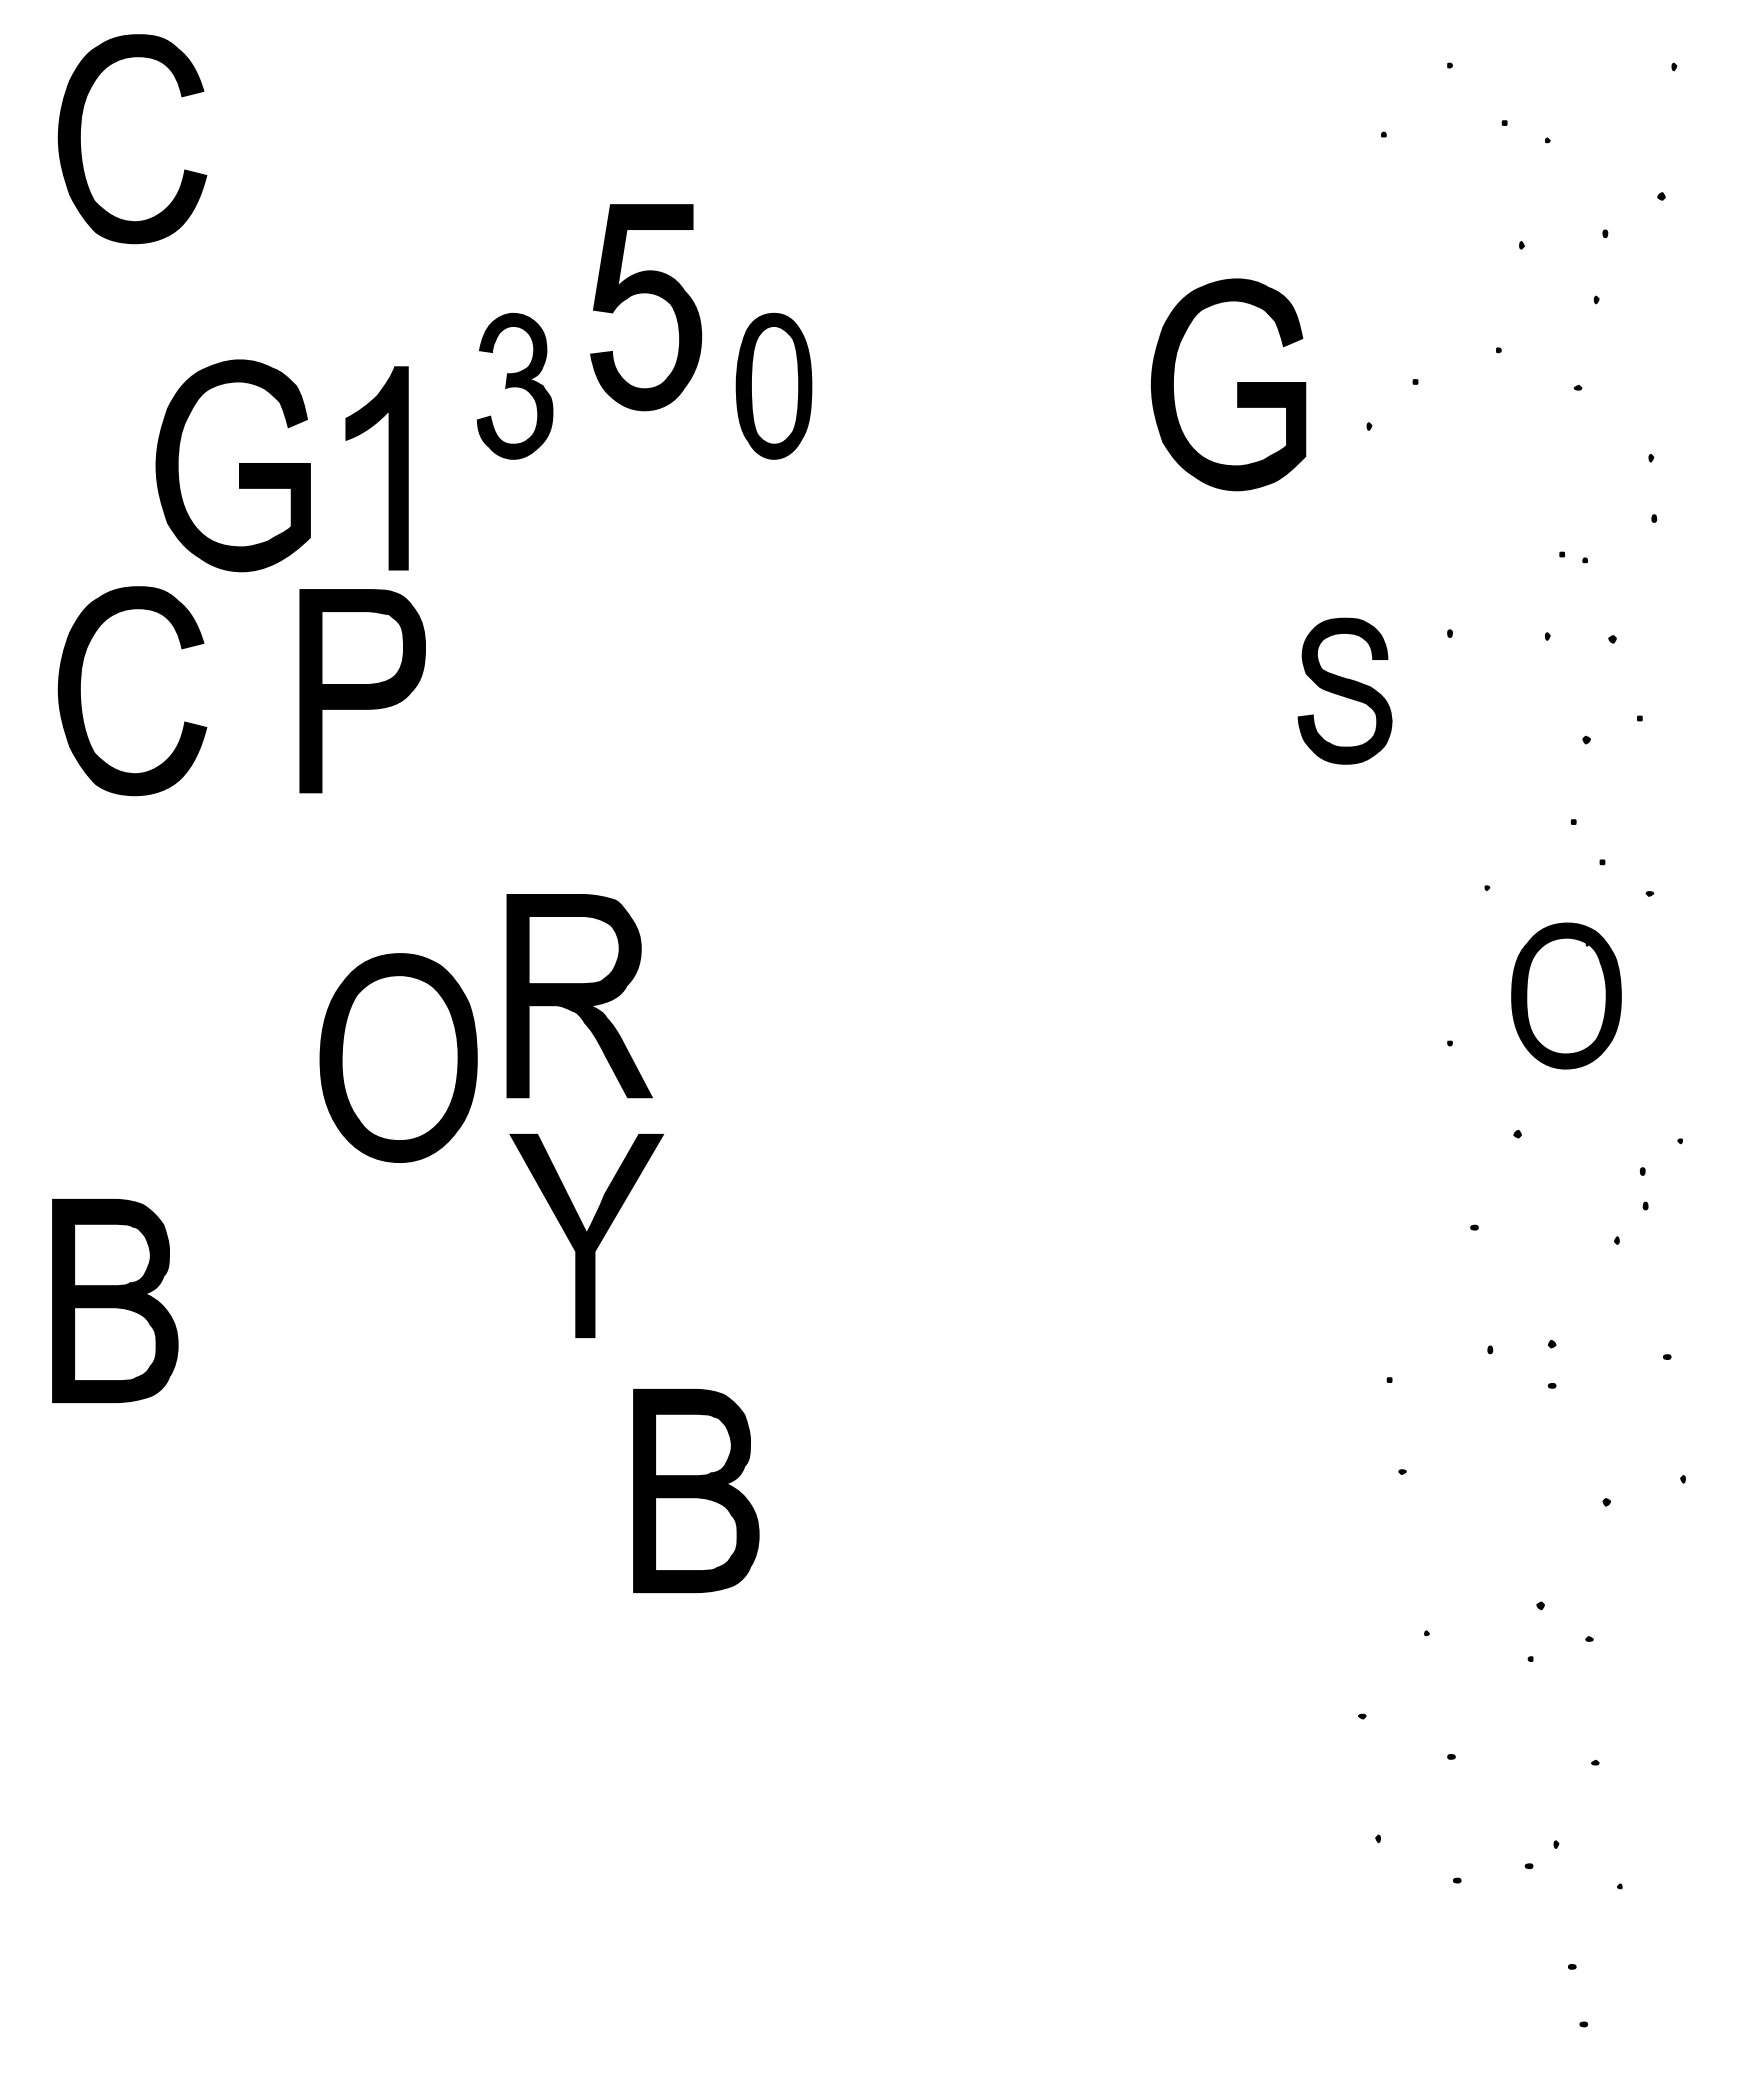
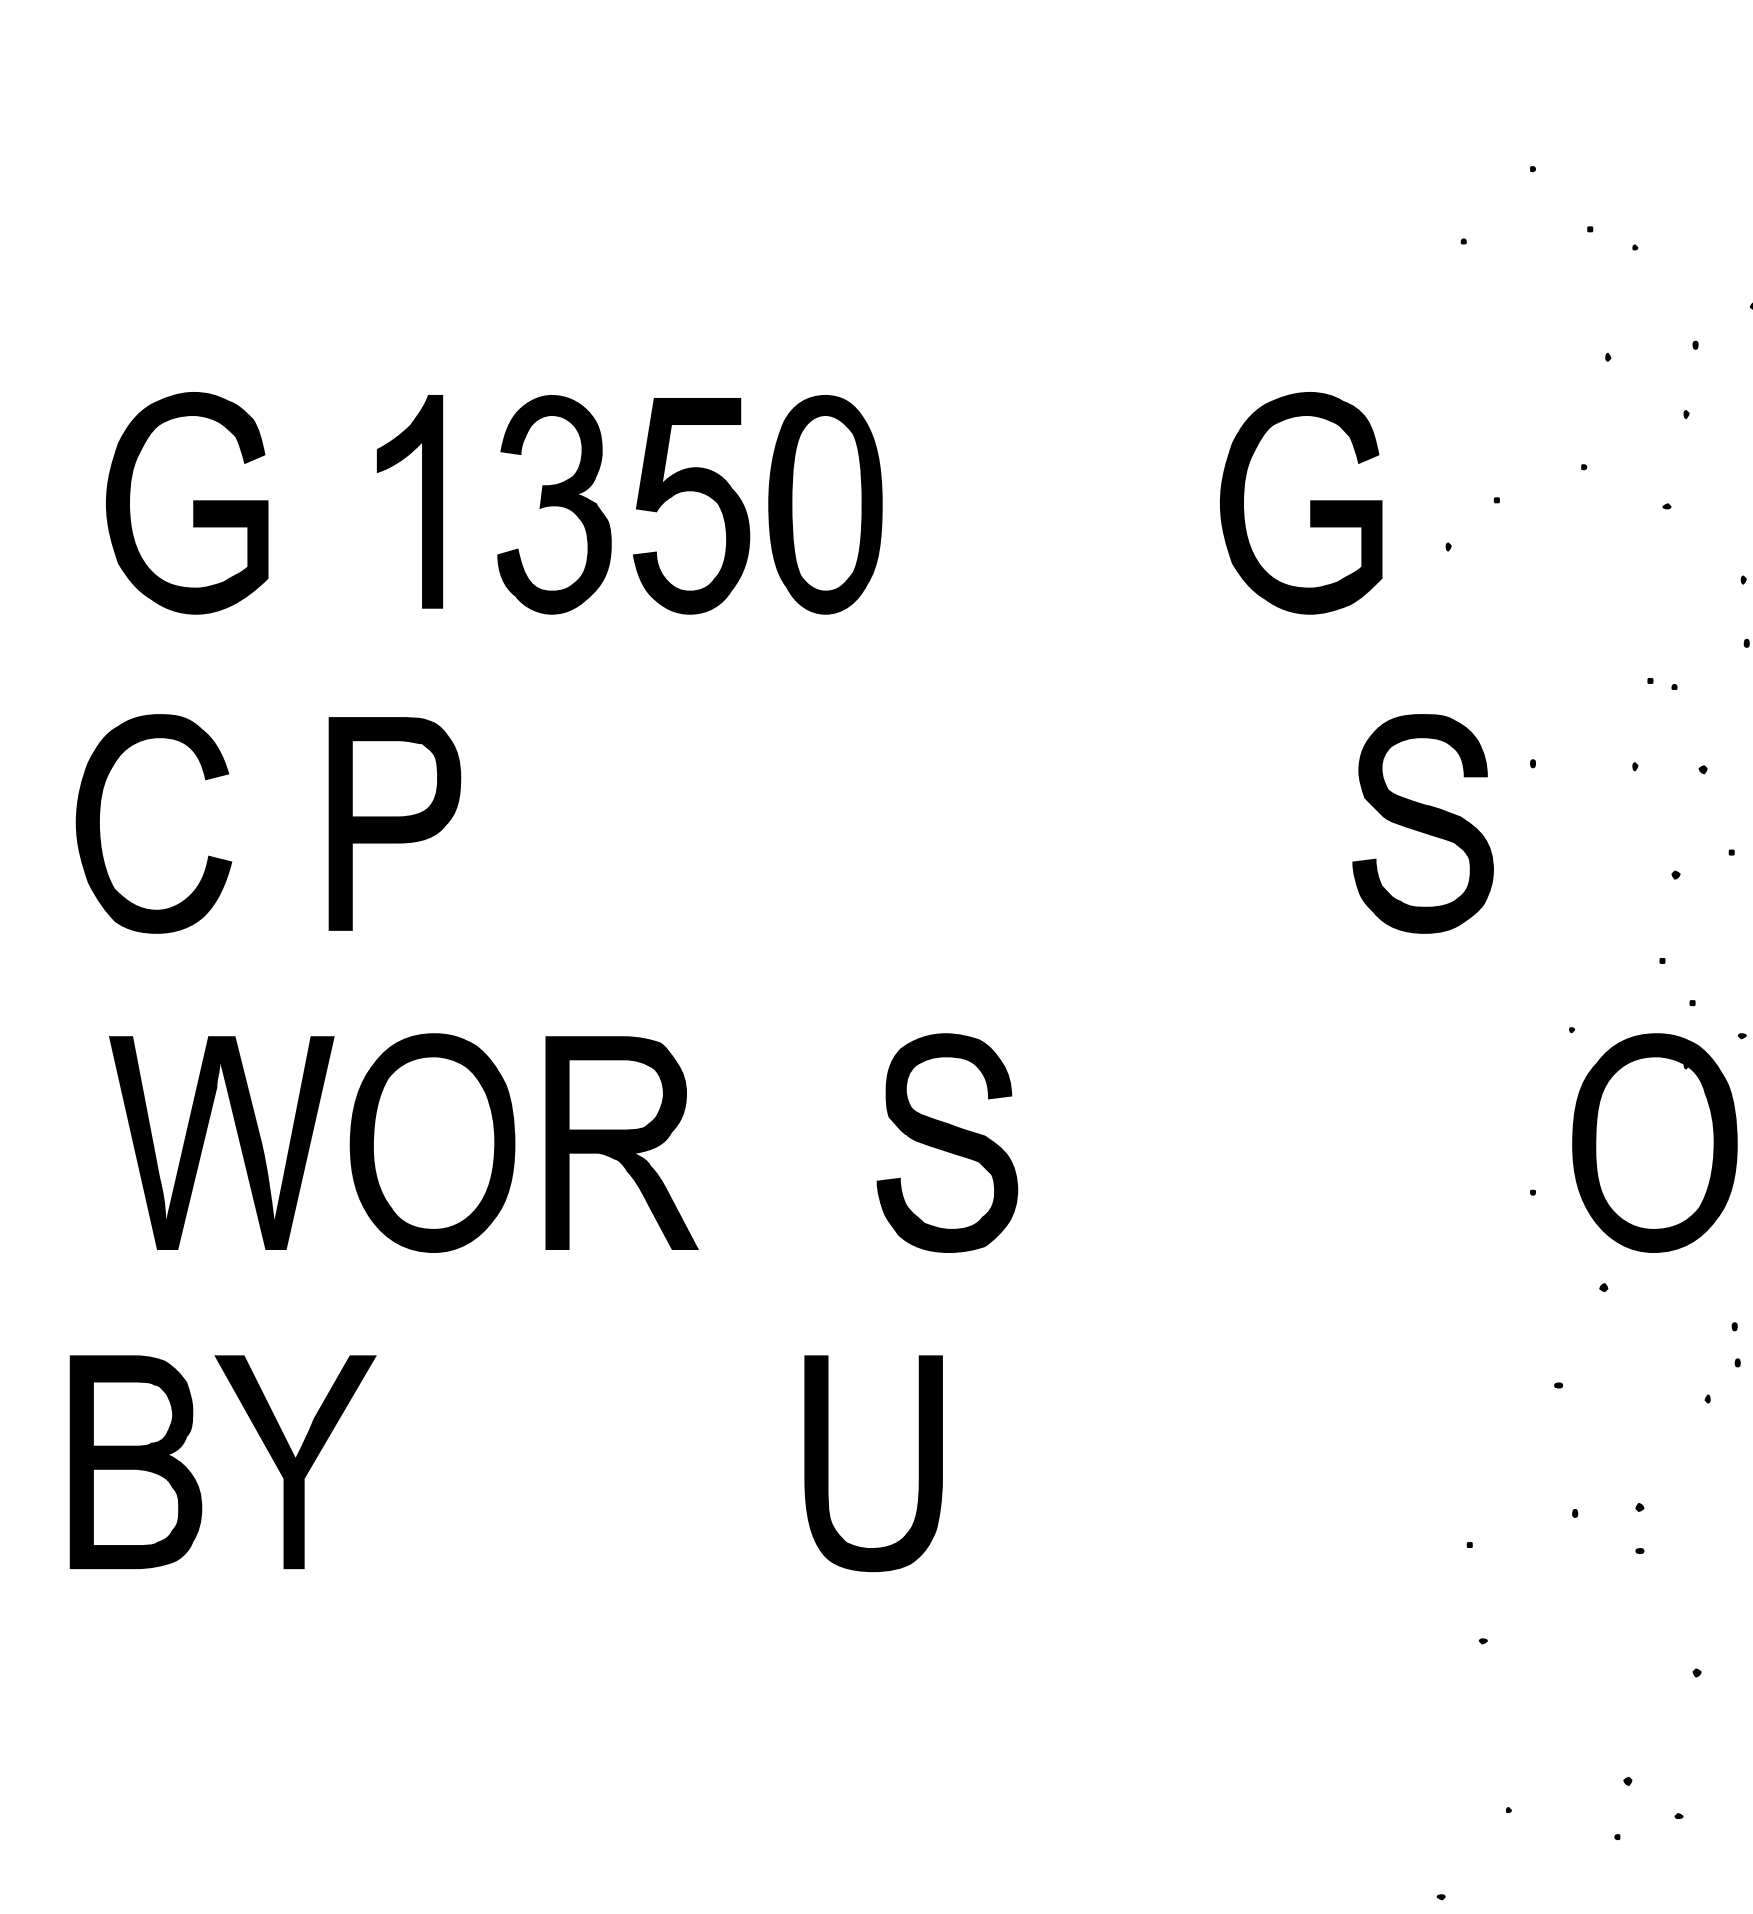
part: (81, 146) -> (100, 253), removed
part: (646, 293) -> (691, 491), moved
part: (514, 386) -> (553, 505), size x1.43
part: (773, 386) -> (824, 505), size x1.43
part: (239, 465) -> (193, 502), moved
part: (388, 468) -> (421, 501), moved
part: (1344, 691) -> (1422, 824), size x1.43
fill: (197, 995) -> (221, 1142), added
part: (1566, 995) -> (1654, 1142), size x1.43
fill: (890, 996) -> (947, 1143), added
part: (398, 1057) -> (432, 1142), moved
part: (586, 1235) -> (295, 1461), moved
fill: (819, 1301) -> (873, 1462), added
part: (696, 1490) -> (744, 1660), removed

